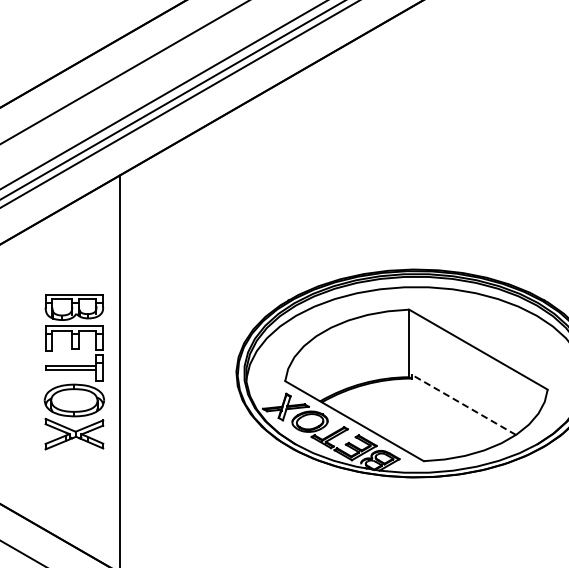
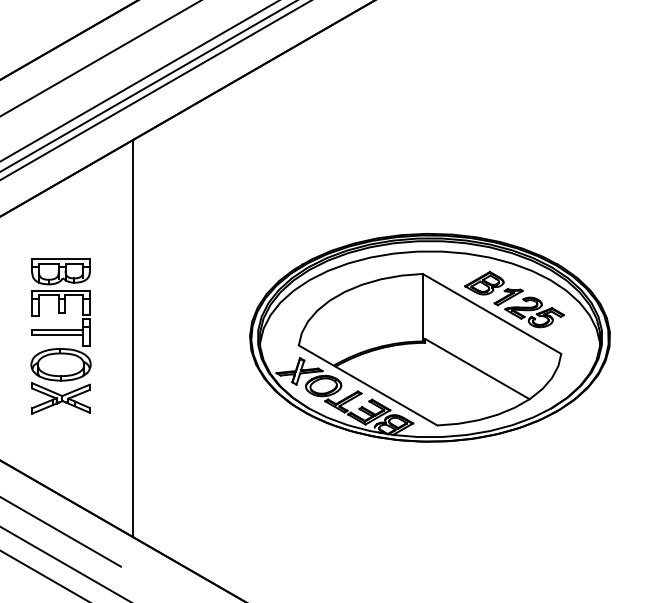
part: (500, 335) -> (514, 299), added
part: (73, 372) -> (60, 336), moved
line: (462, 404) -> (476, 368), dashed -> solid

